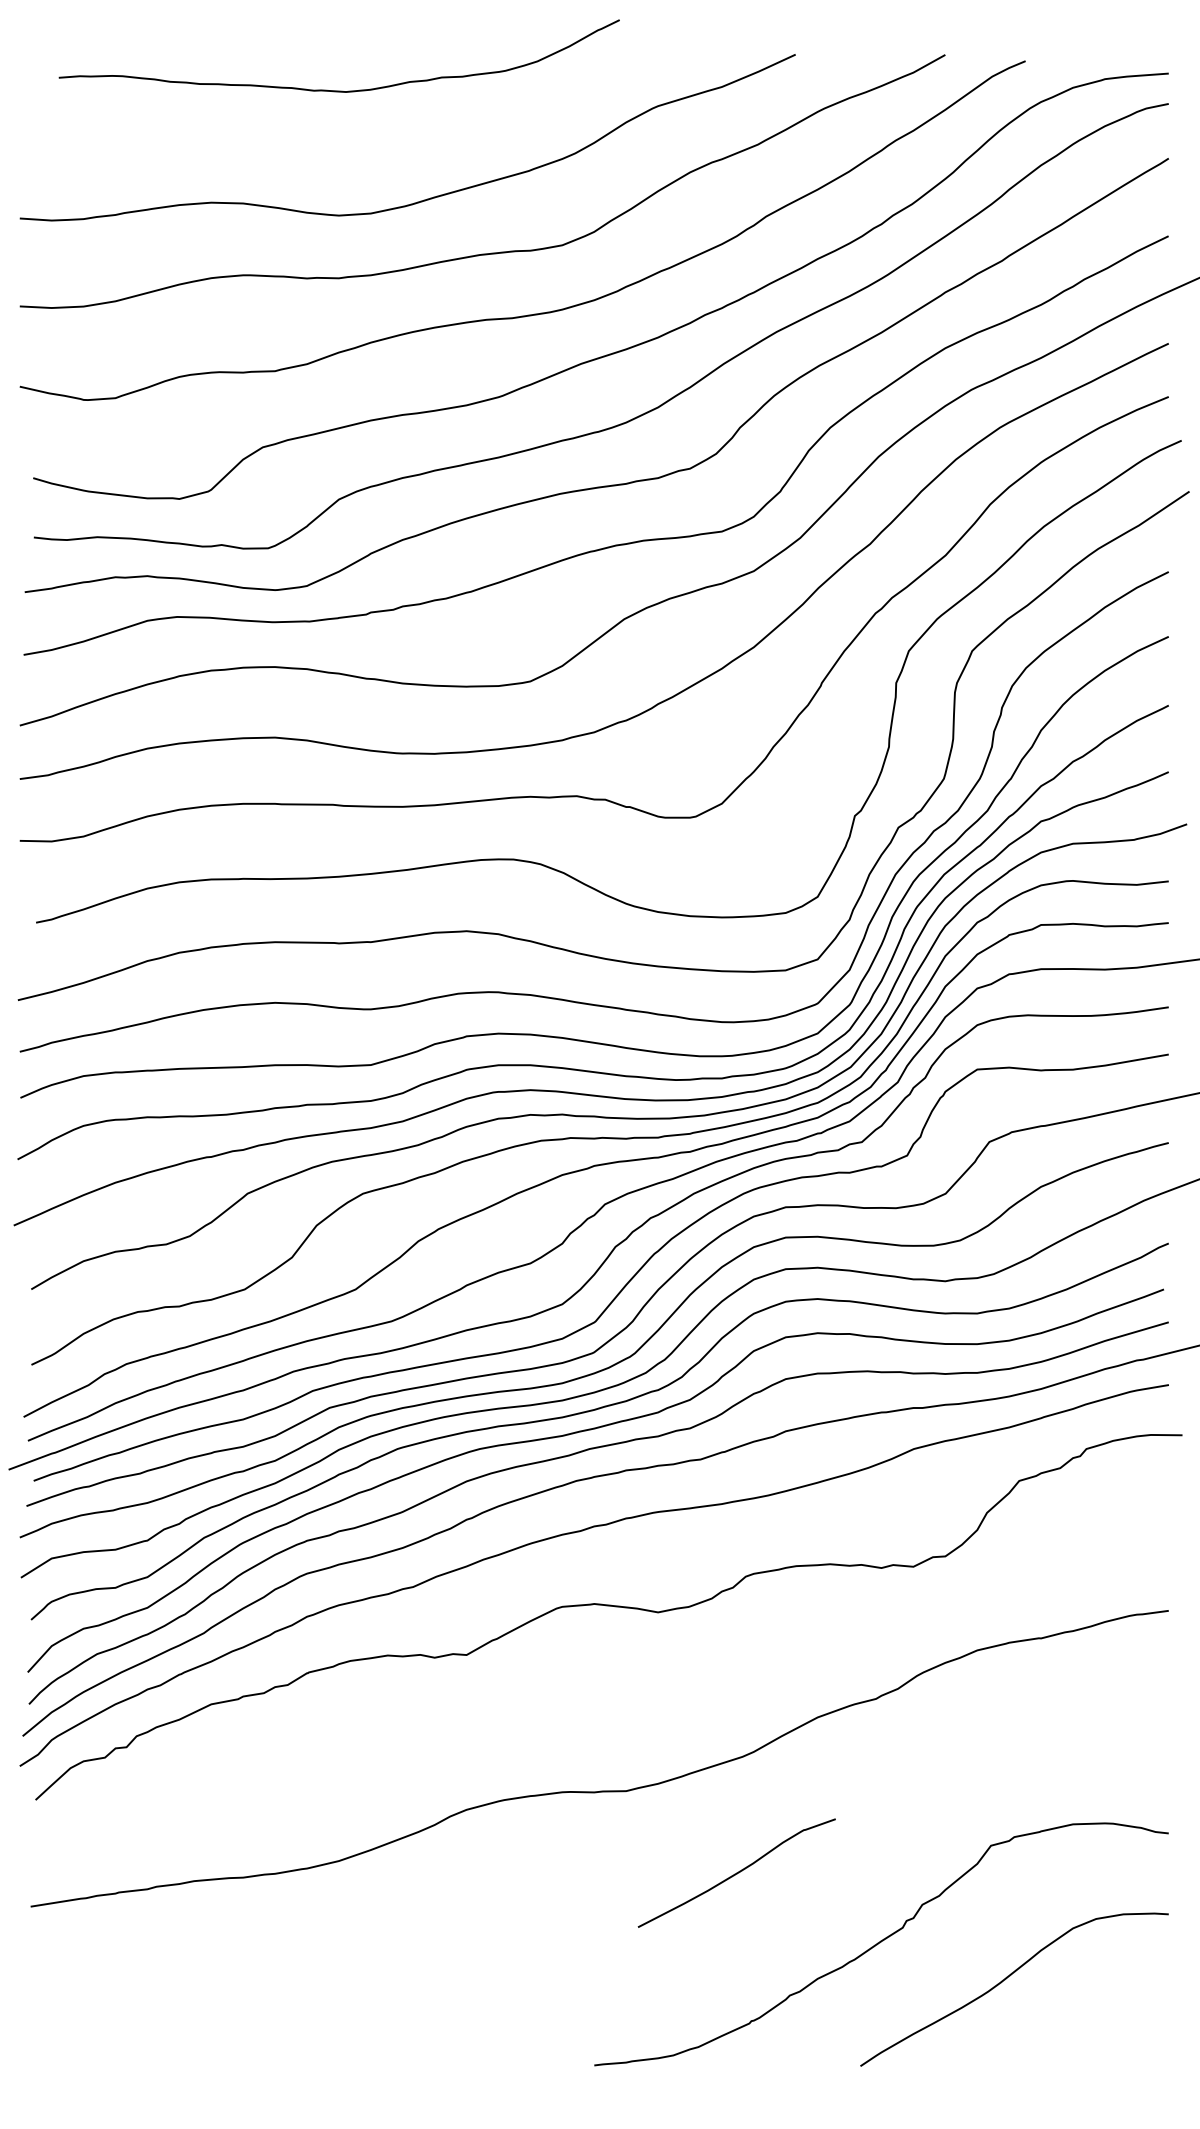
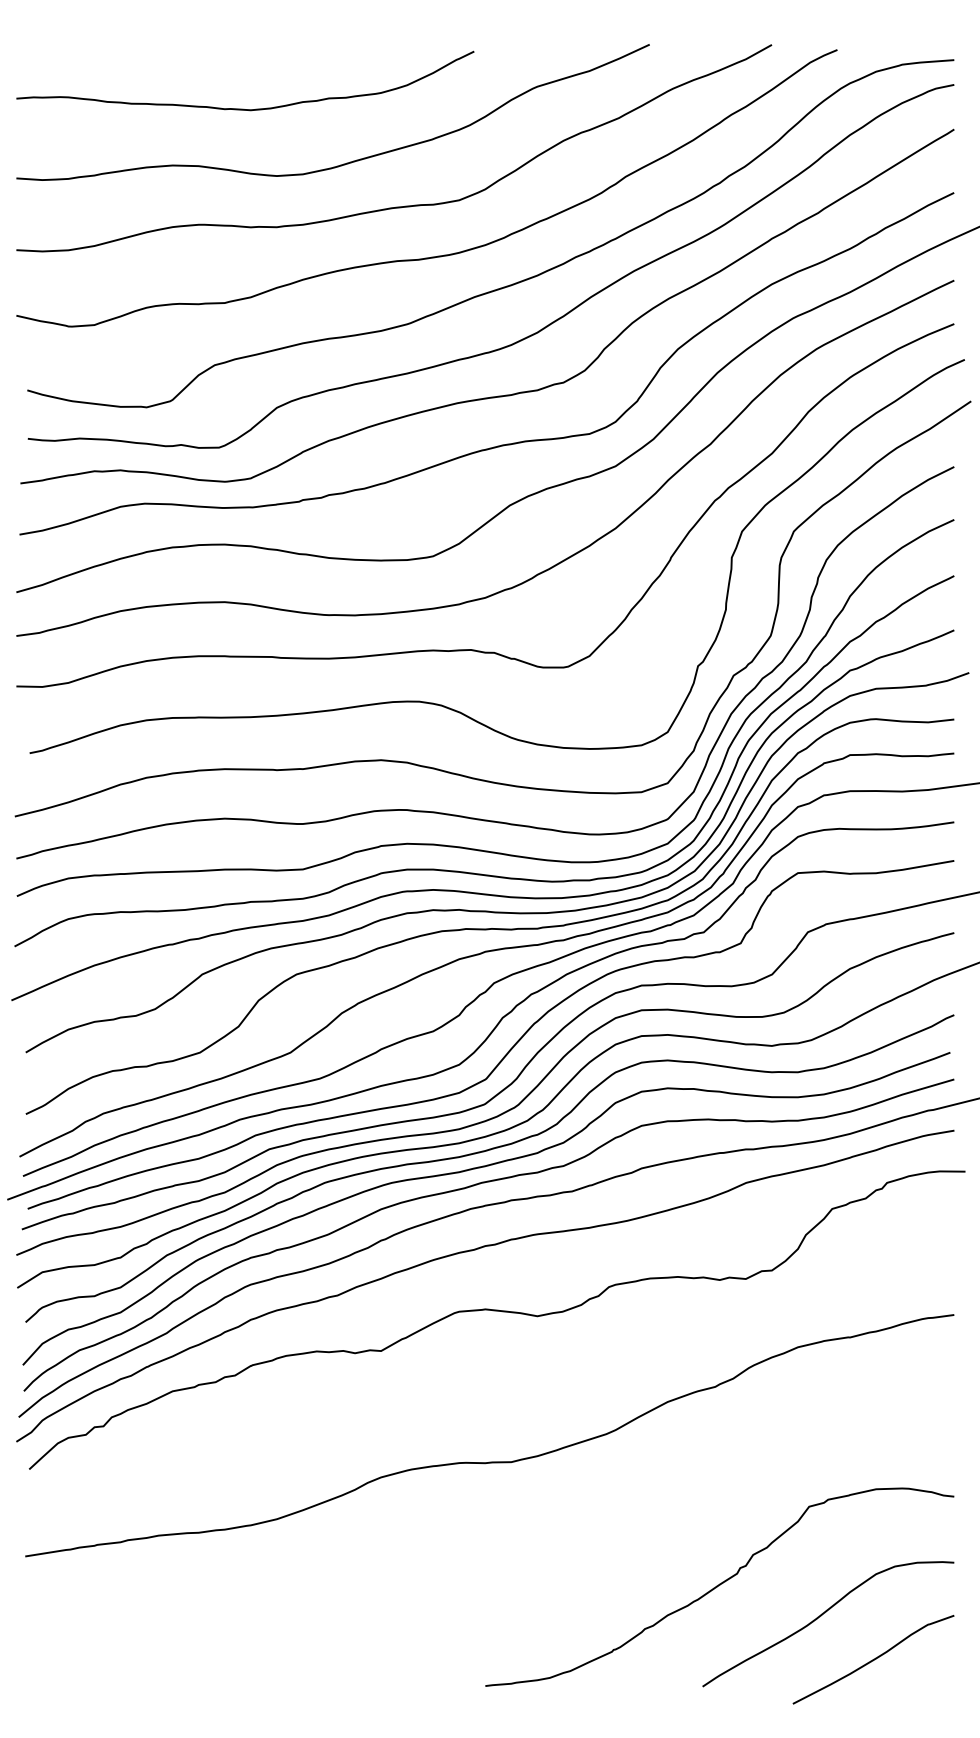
curve: (338, 90) -> (244, 109), moved
curve: (736, 1872) -> (873, 1659), moved

